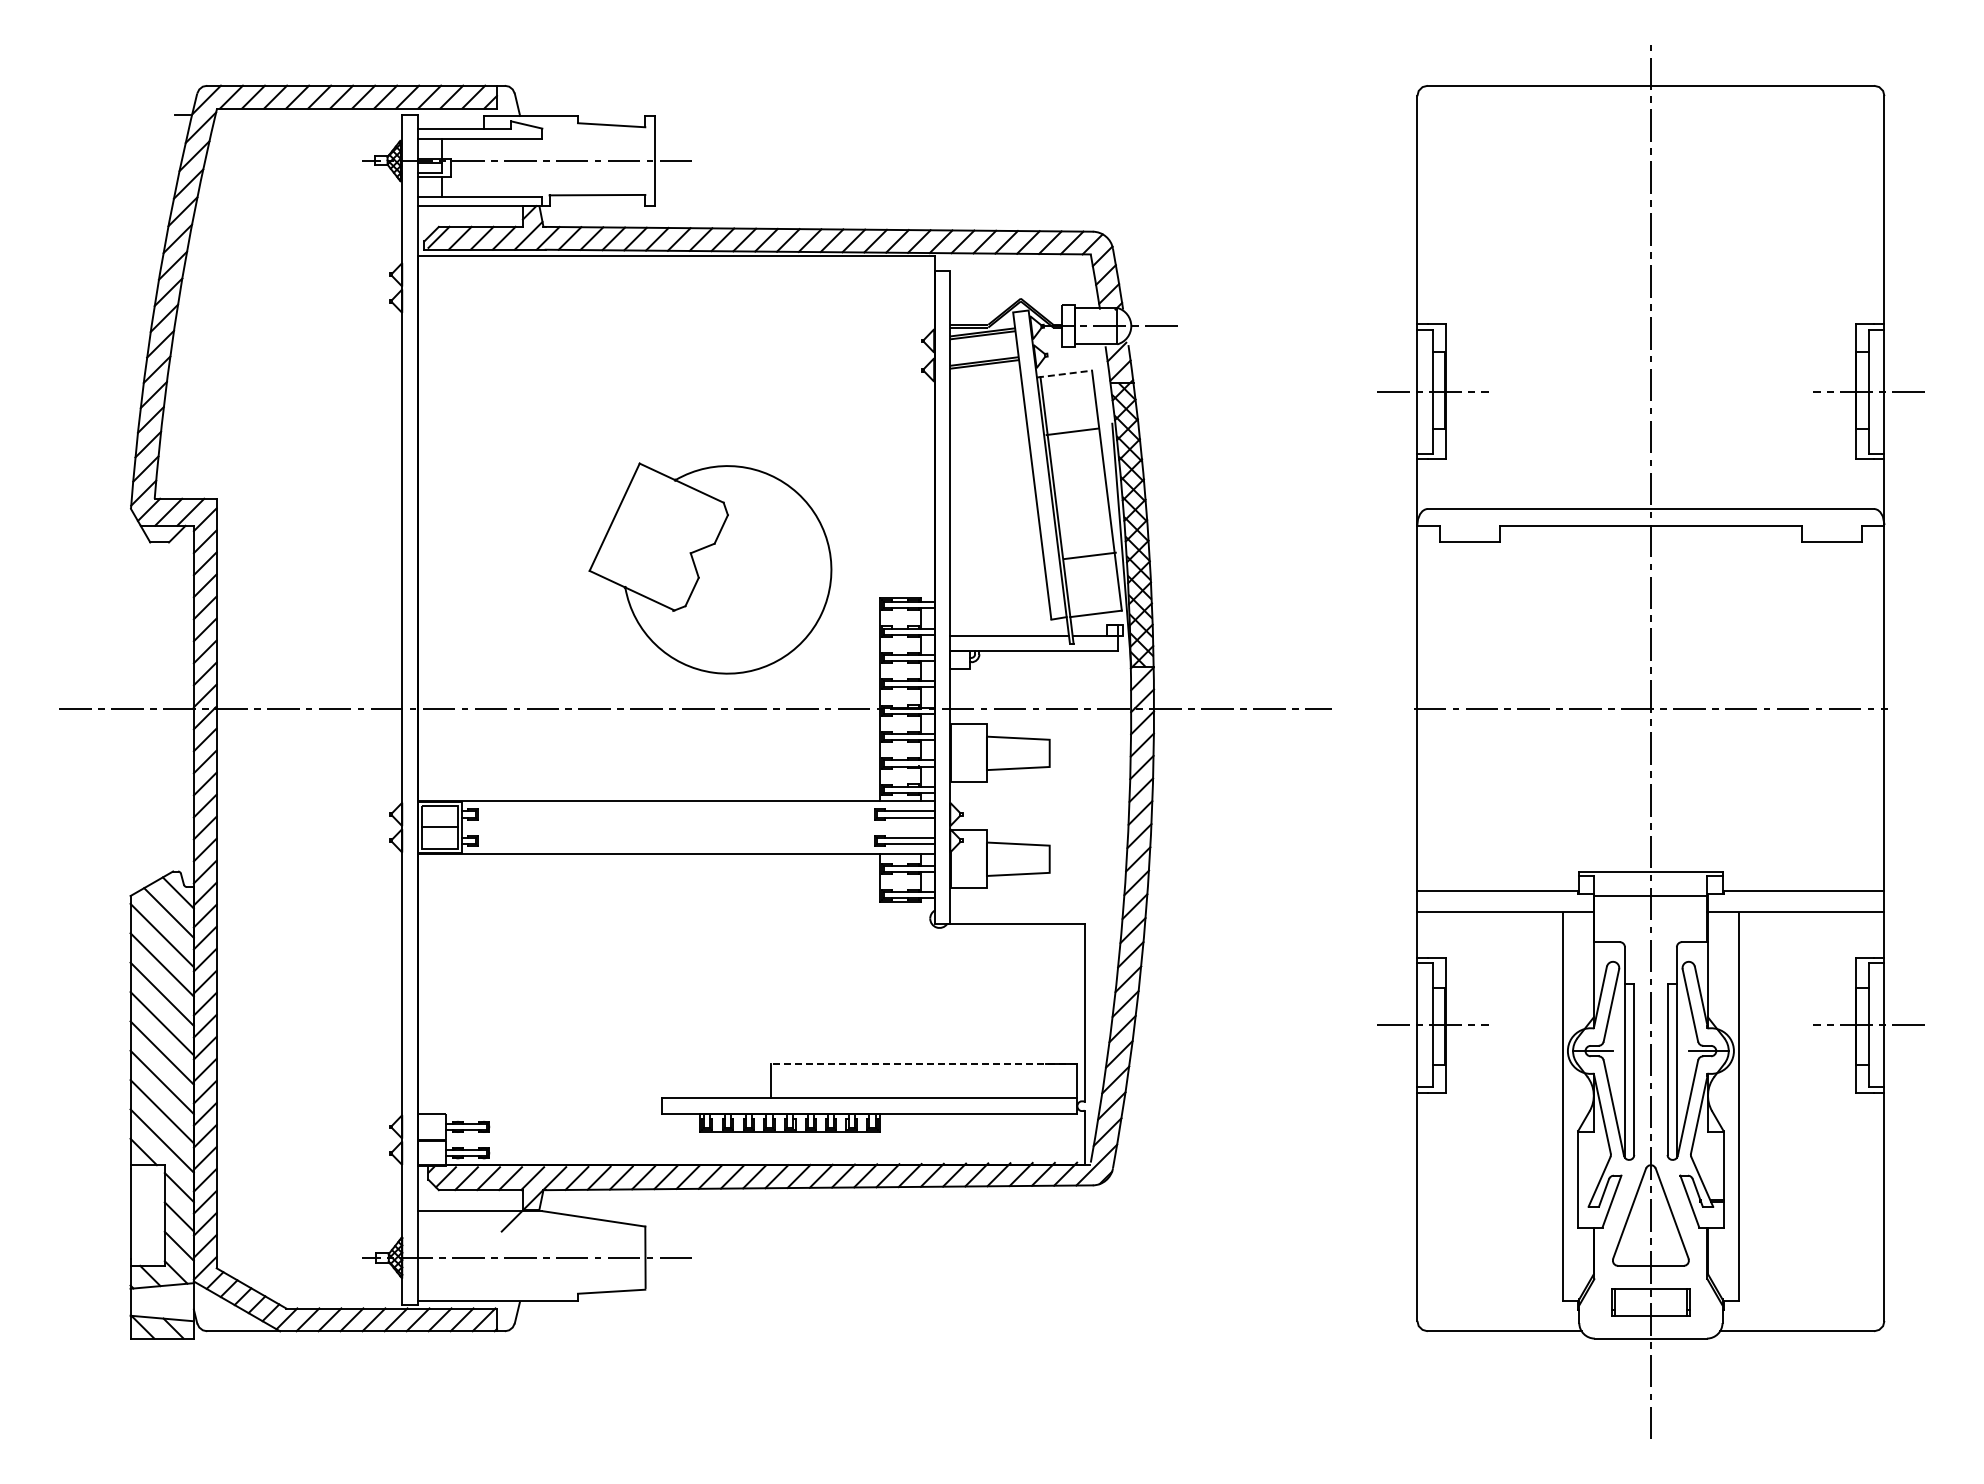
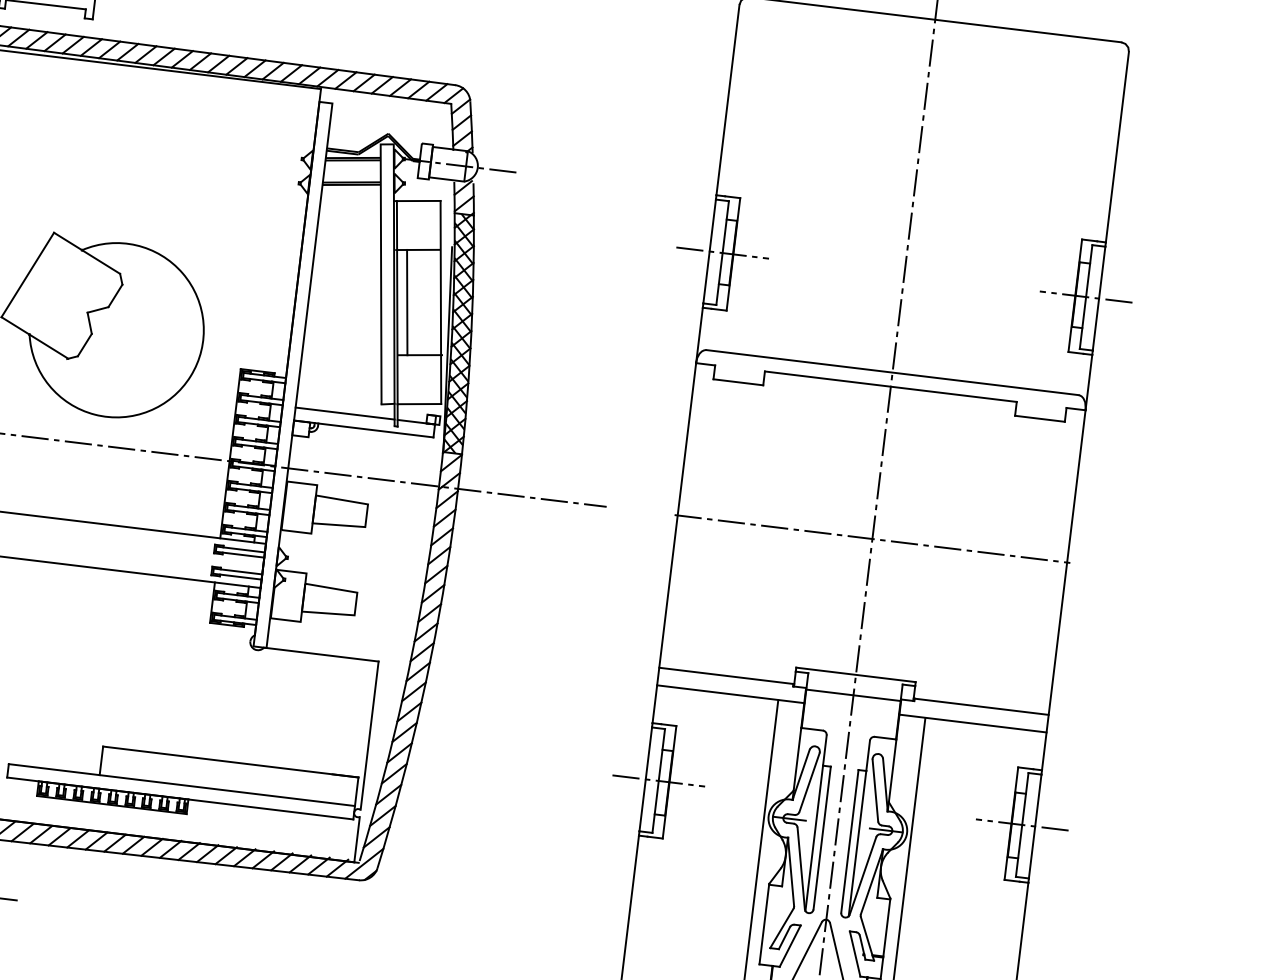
line: (1064, 374) -> (417, 201), dashed -> solid
line: (1066, 495) -> (406, 302), added
line: (923, 1063) -> (230, 761), dashed -> solid

